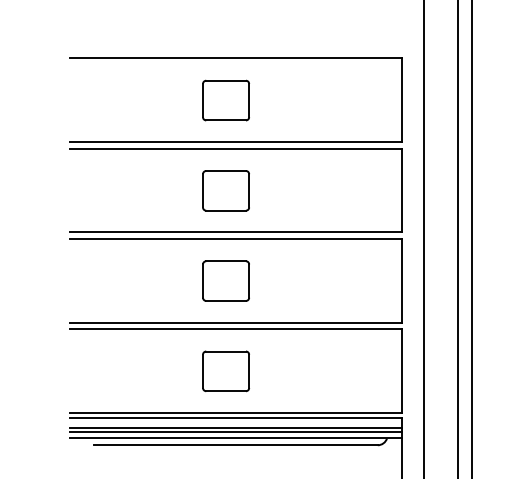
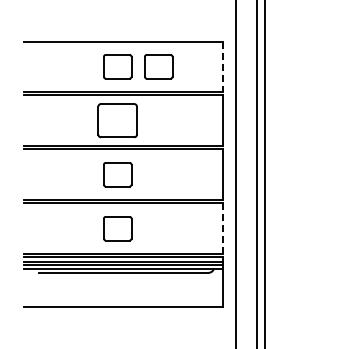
part: (294, 100) -> (158, 66), added
line: (401, 101) -> (222, 67), solid -> dashed
part: (225, 190) -> (117, 120), size x1.4
line: (401, 371) -> (222, 228), solid -> dashed

